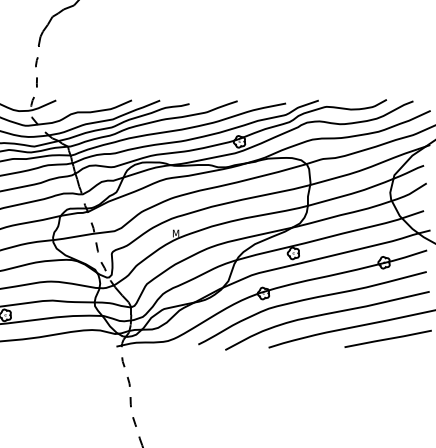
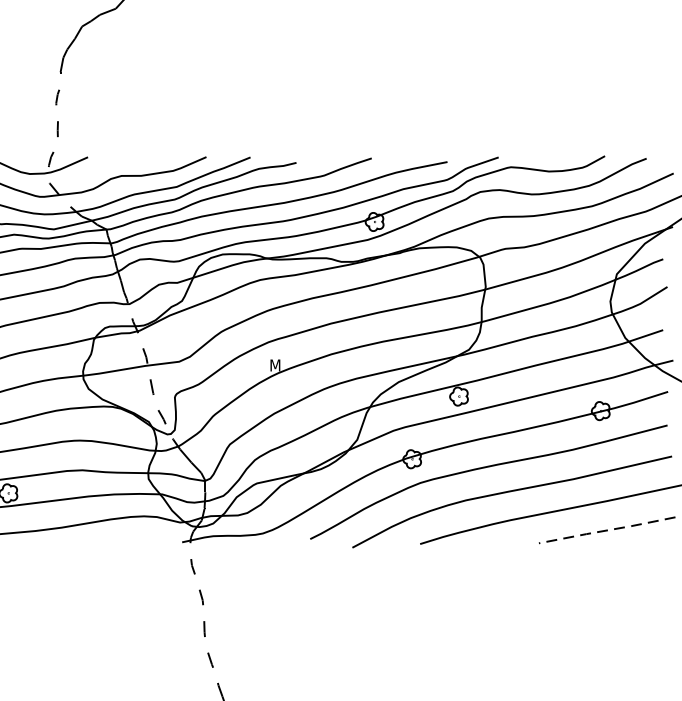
line: (388, 339) -> (607, 531), solid -> dashed

